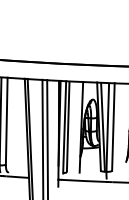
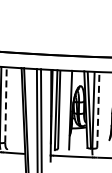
line: (6, 120) -> (5, 104), solid -> dashed
line: (113, 126) -> (98, 109), solid -> dashed

